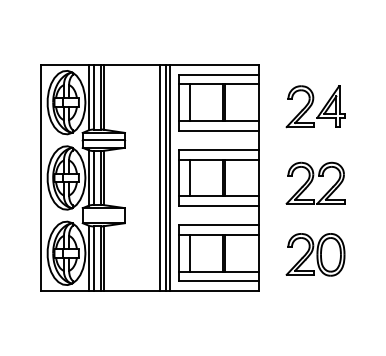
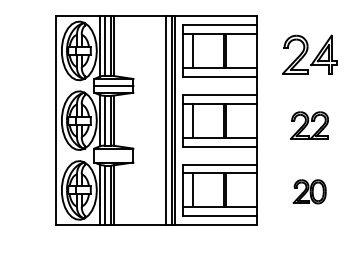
part: (315, 182) -> (309, 124), size x0.7
part: (315, 254) -> (309, 191), size x0.6

